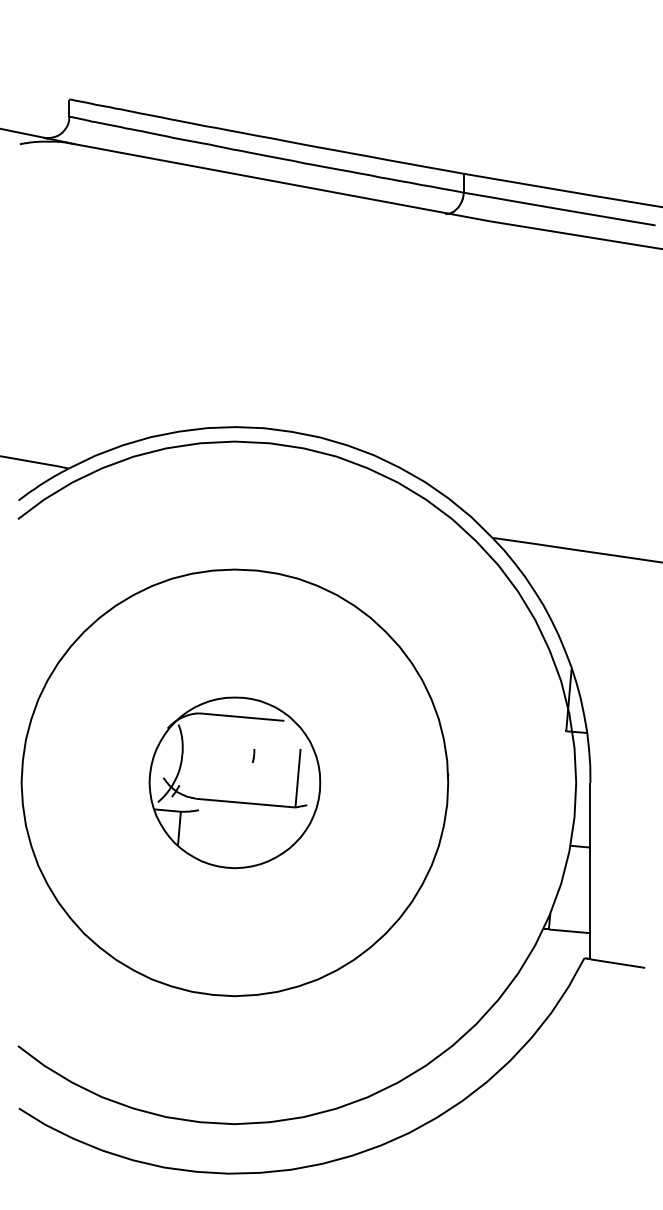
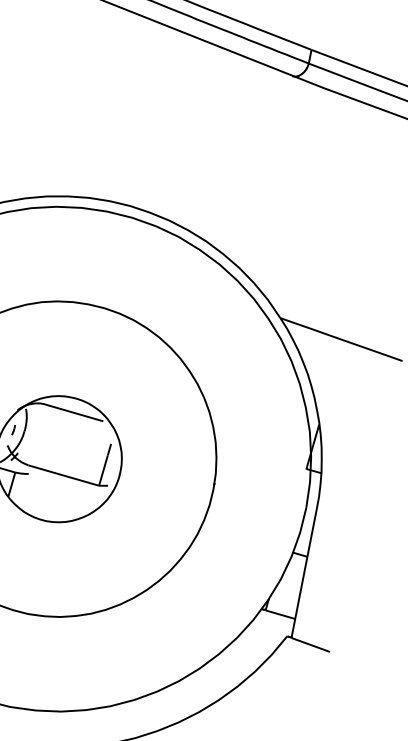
part: (253, 756) -> (13, 430), moved

